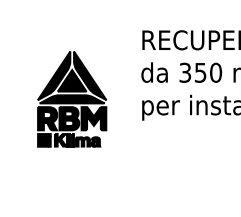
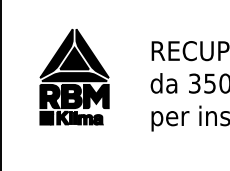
part: (72, 99) -> (74, 77), moved

